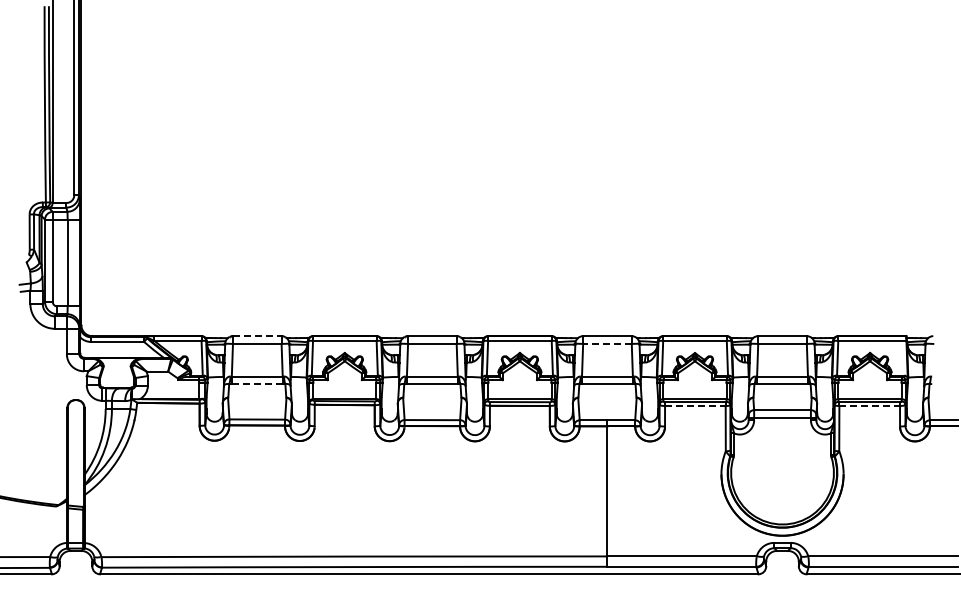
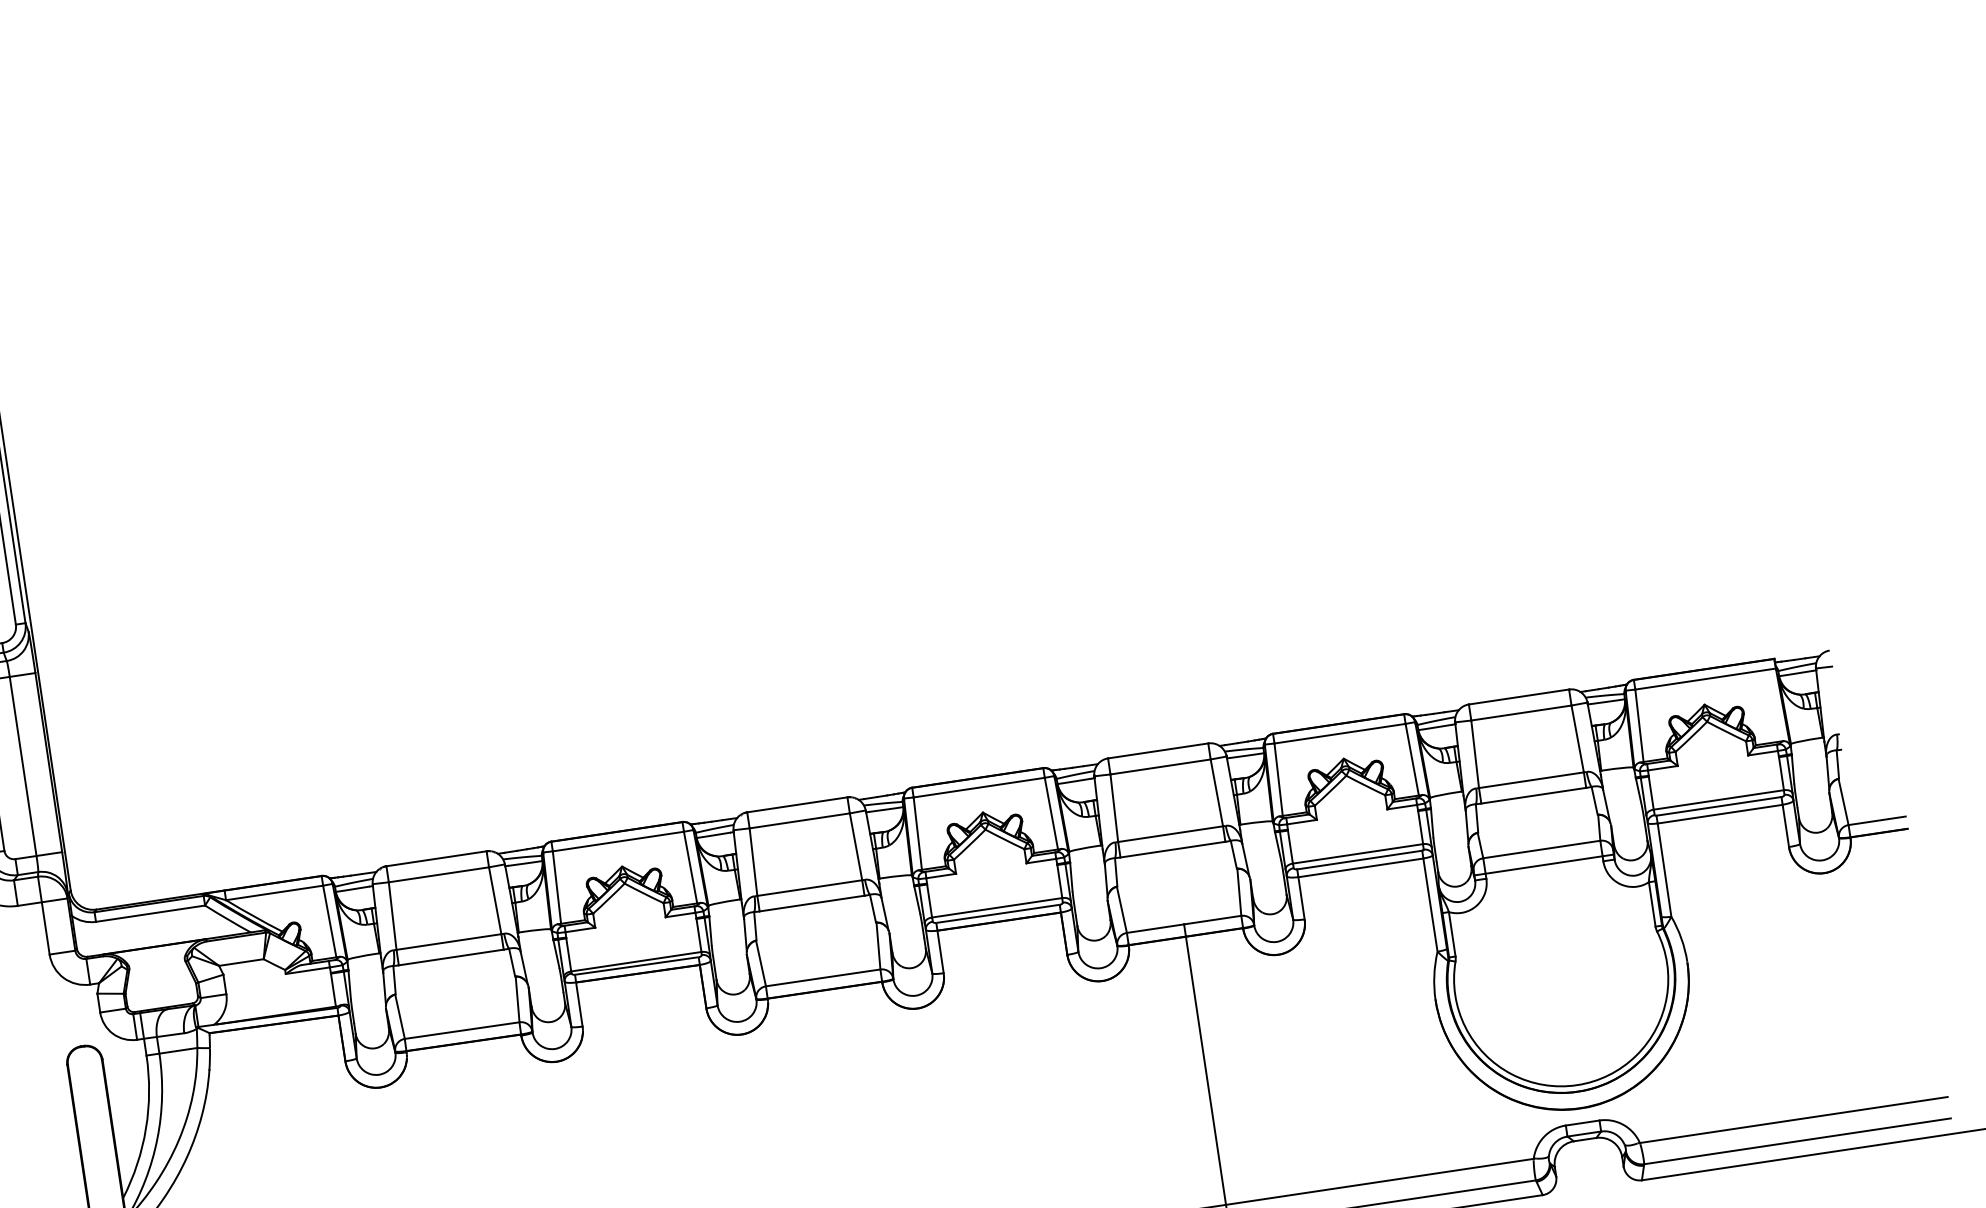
line: (257, 336) -> (437, 859), dashed -> solid
line: (606, 343) -> (1158, 766), dashed -> solid
line: (257, 384) -> (451, 958), dashed -> solid
line: (695, 406) -> (1361, 868), dashed -> solid
line: (870, 406) -> (1721, 814), dashed -> solid

